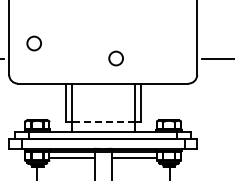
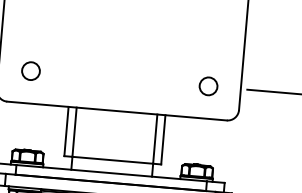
circle: (33, 43) -> (30, 71), moved
circle: (115, 58) -> (207, 86), moved
line: (102, 121) -> (111, 159), dashed -> solid

